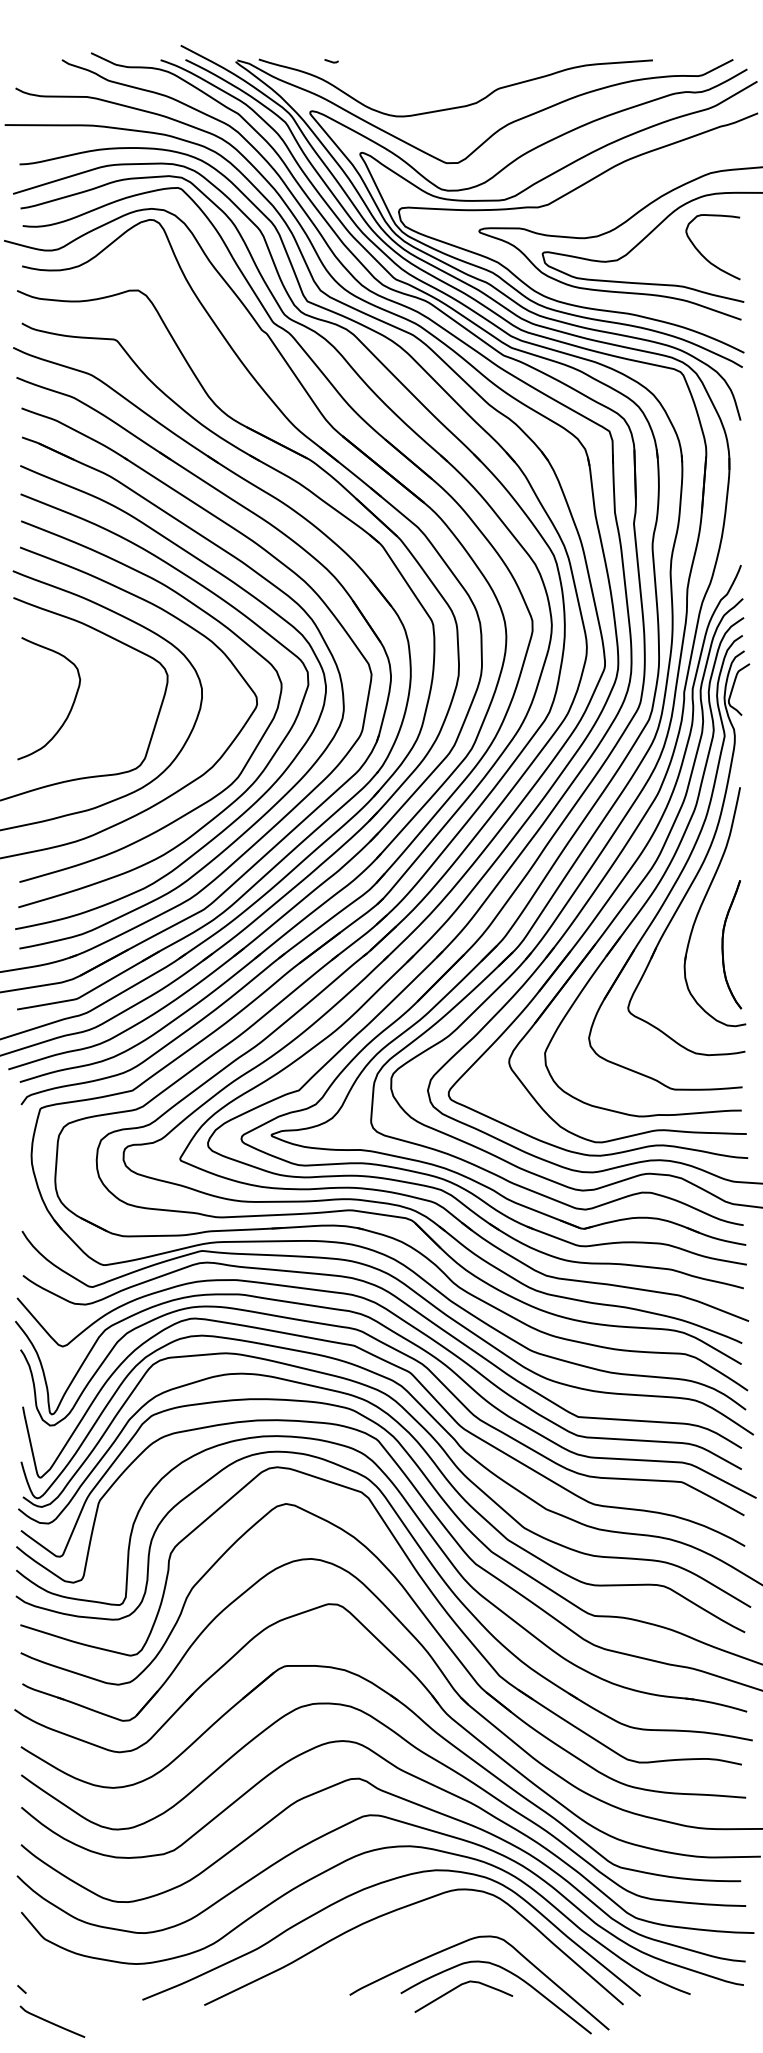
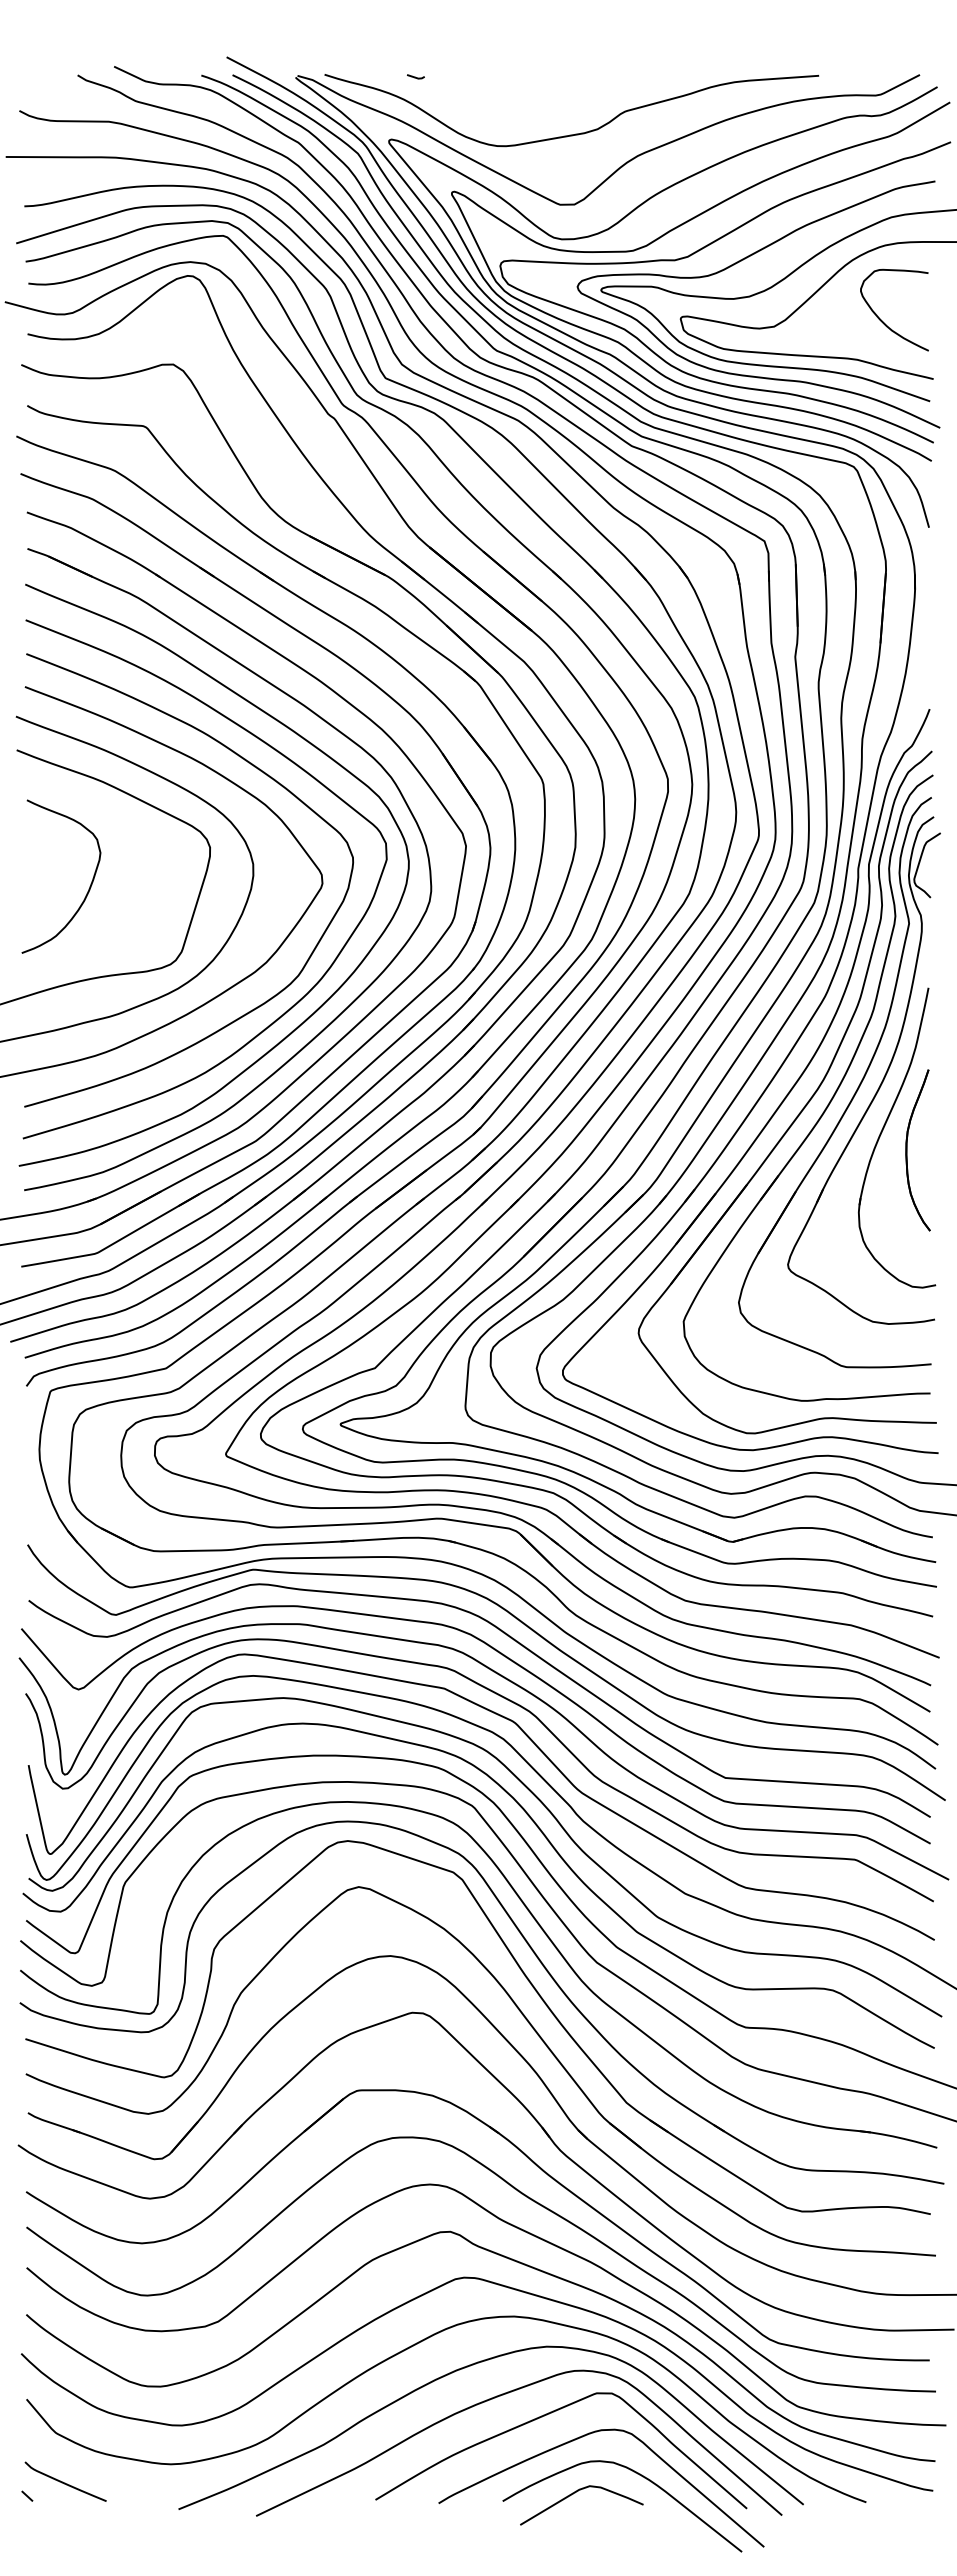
curve: (585, 211) -> (734, 265), added
part: (723, 944) -> (907, 1150), moved
curve: (436, 1925) -> (547, 2415), added
curve: (52, 2022) -> (65, 2482), moved

